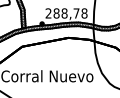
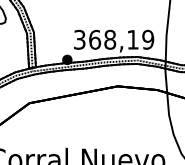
text: (66, 13) -> (113, 39), 288,78 -> 368,19

